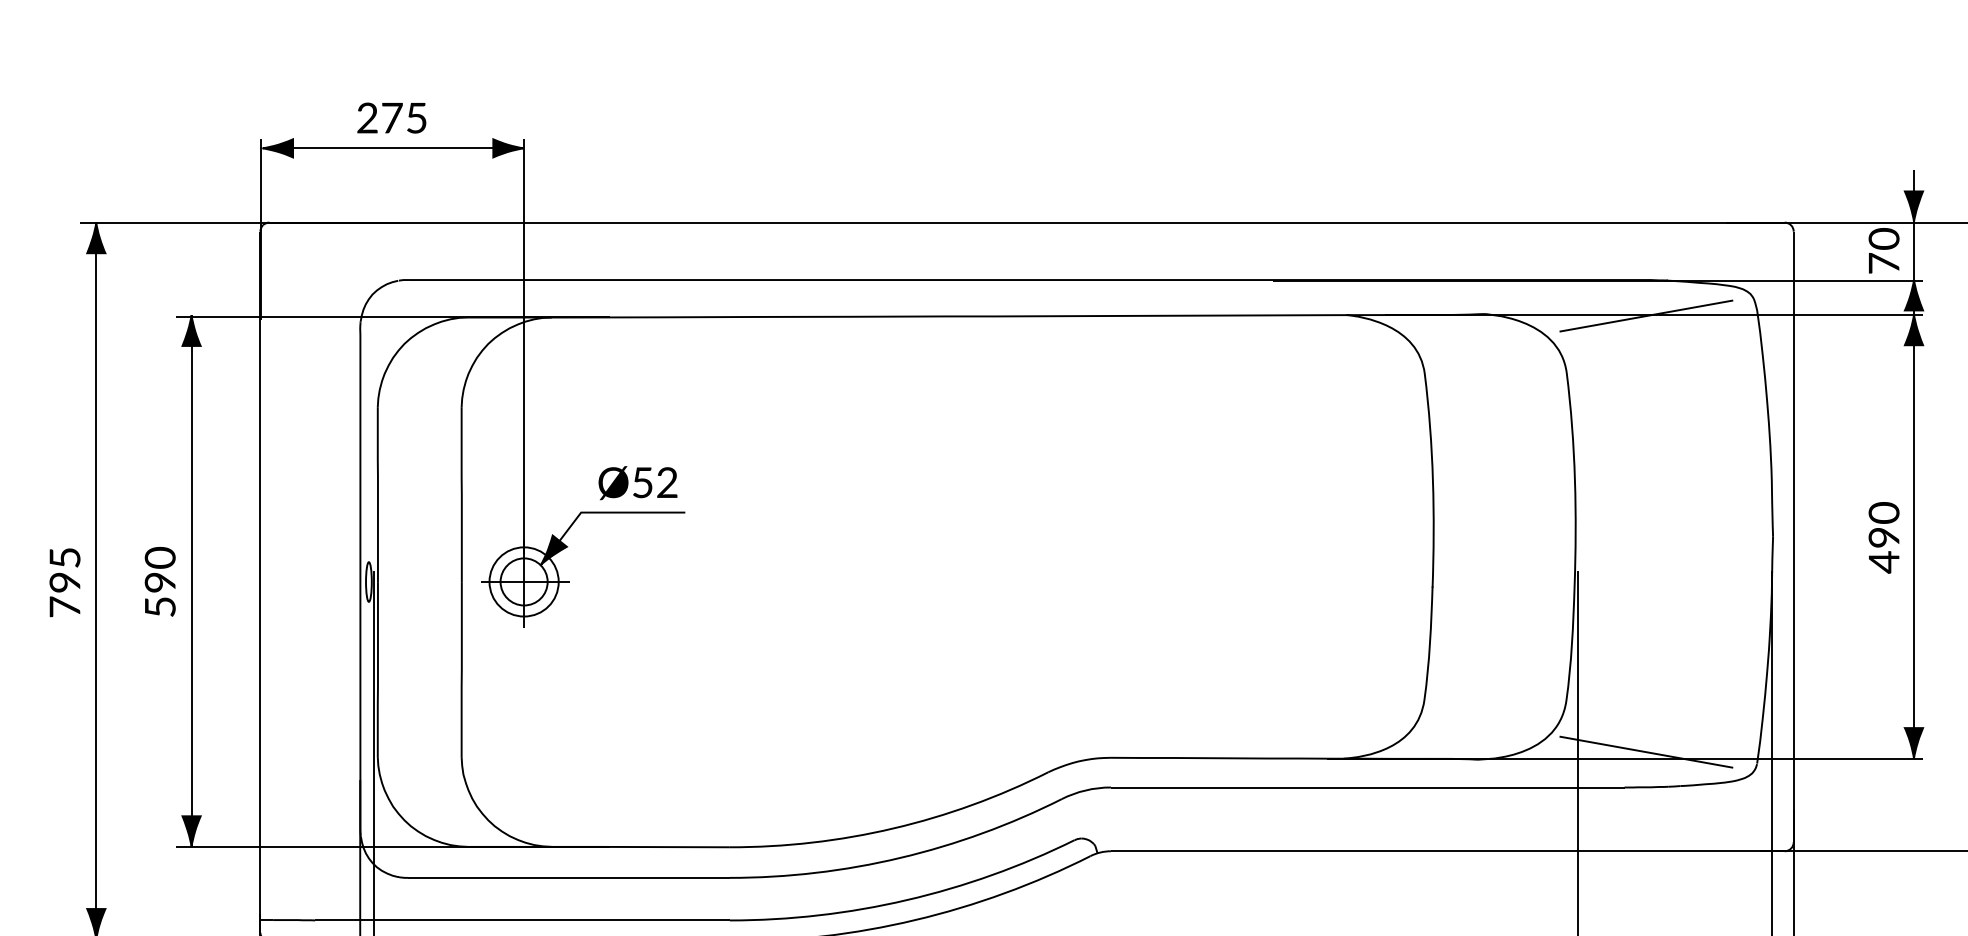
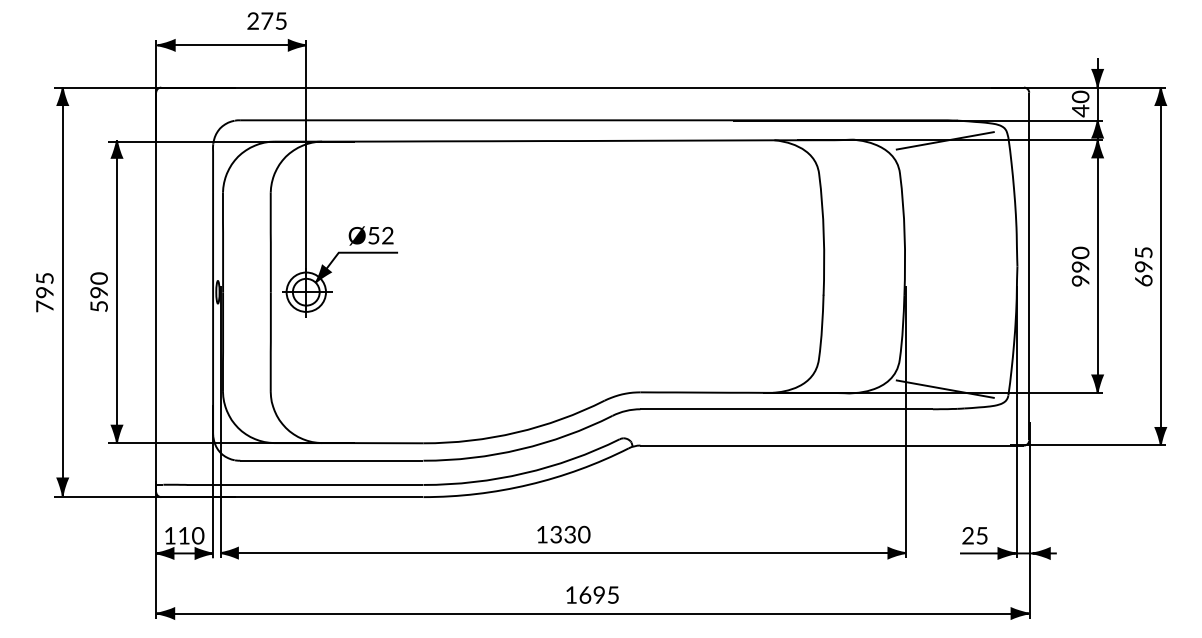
text: (390, 117) -> (266, 20), moved
text: (1883, 262) -> (1080, 110), 70 -> 40
text: (1883, 561) -> (1080, 280), 490 -> 990

